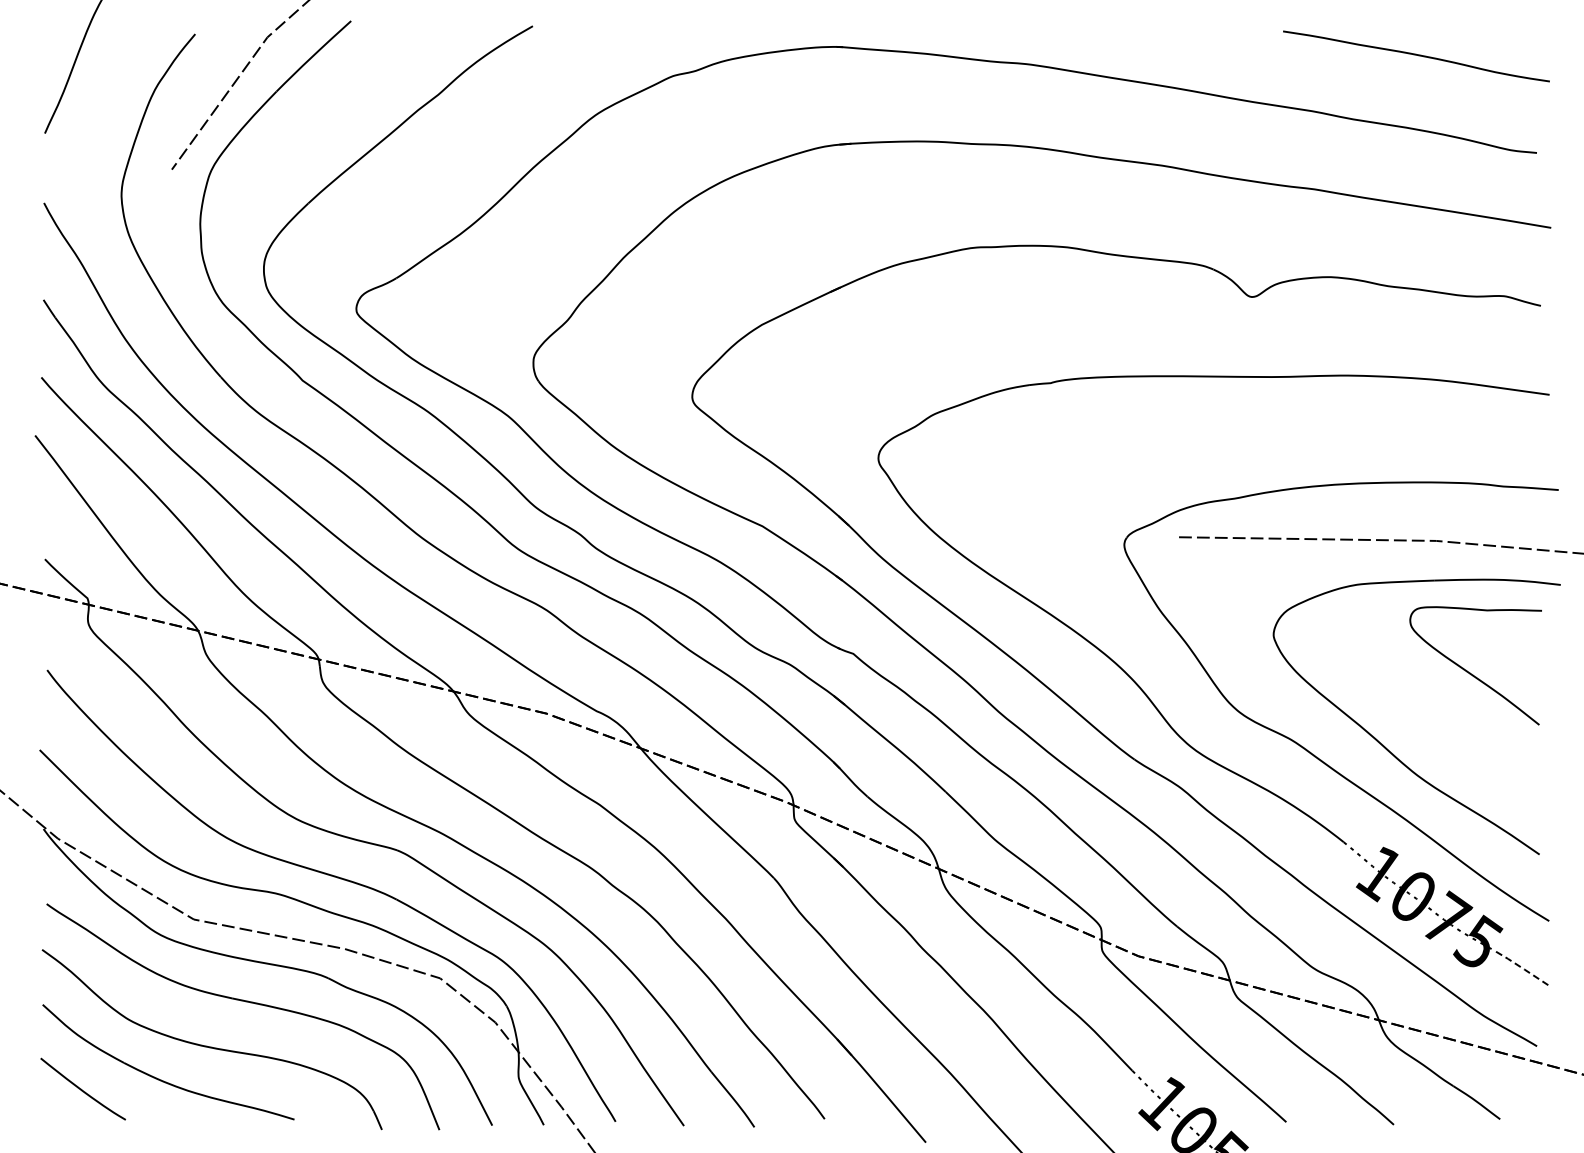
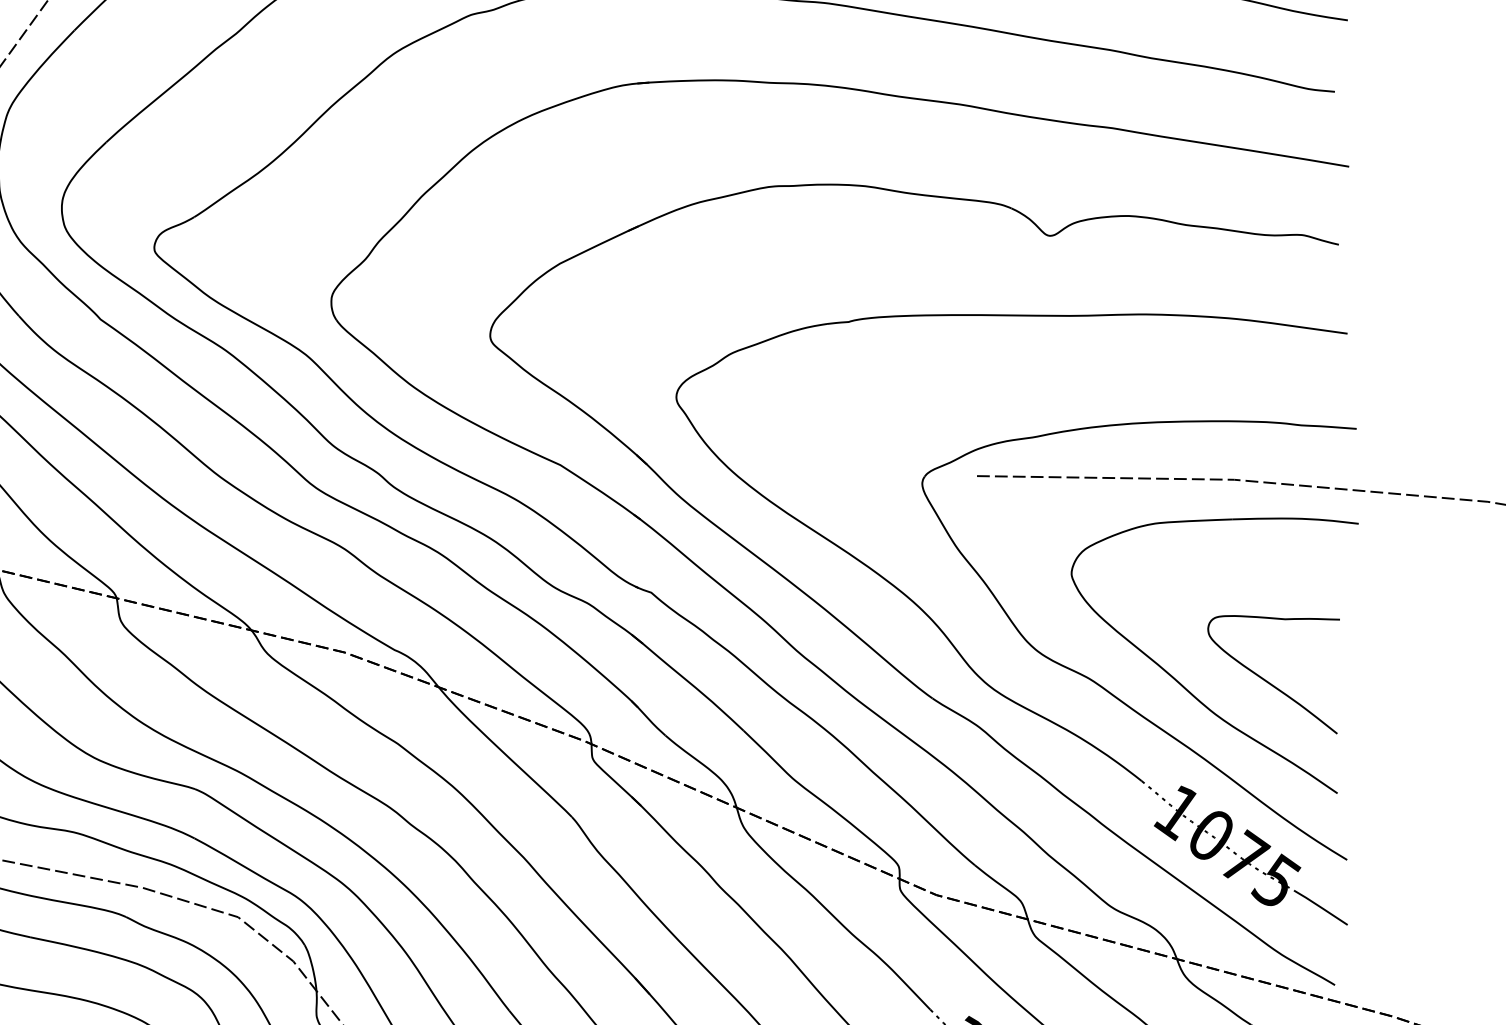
curve: (1470, 672) -> (1268, 681), moved
line: (1523, 968) -> (1321, 907), dashed -> solid

